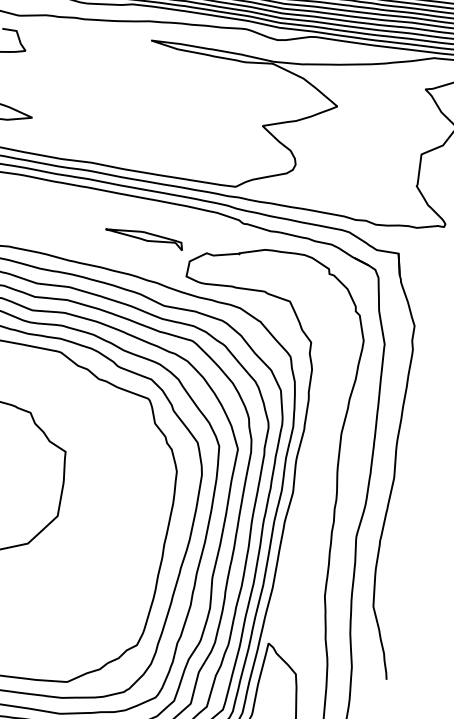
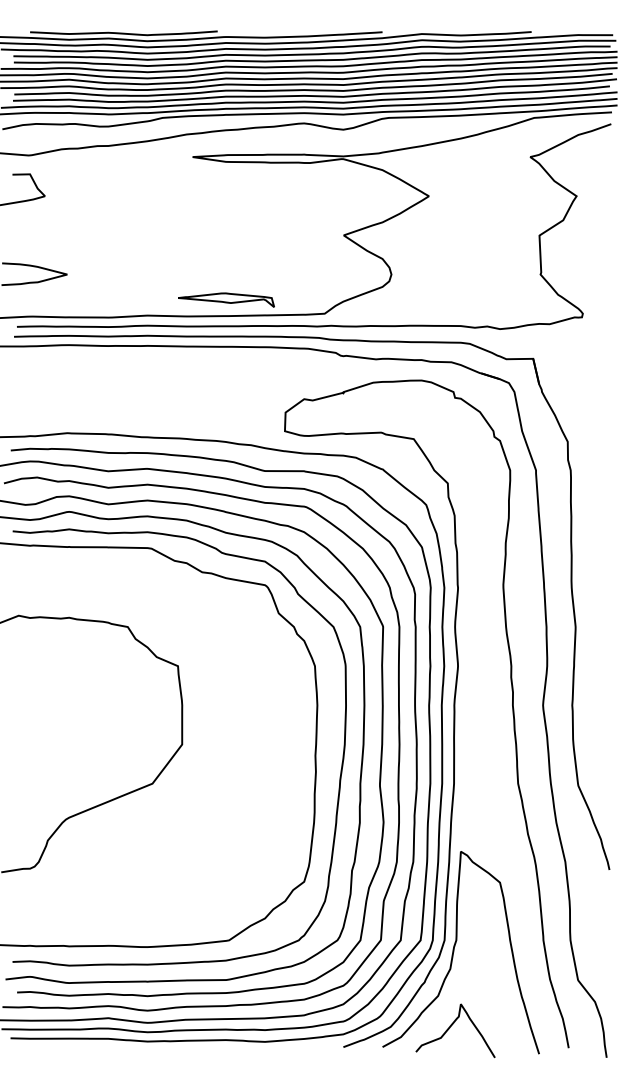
part: (144, 237) -> (226, 299), moved

